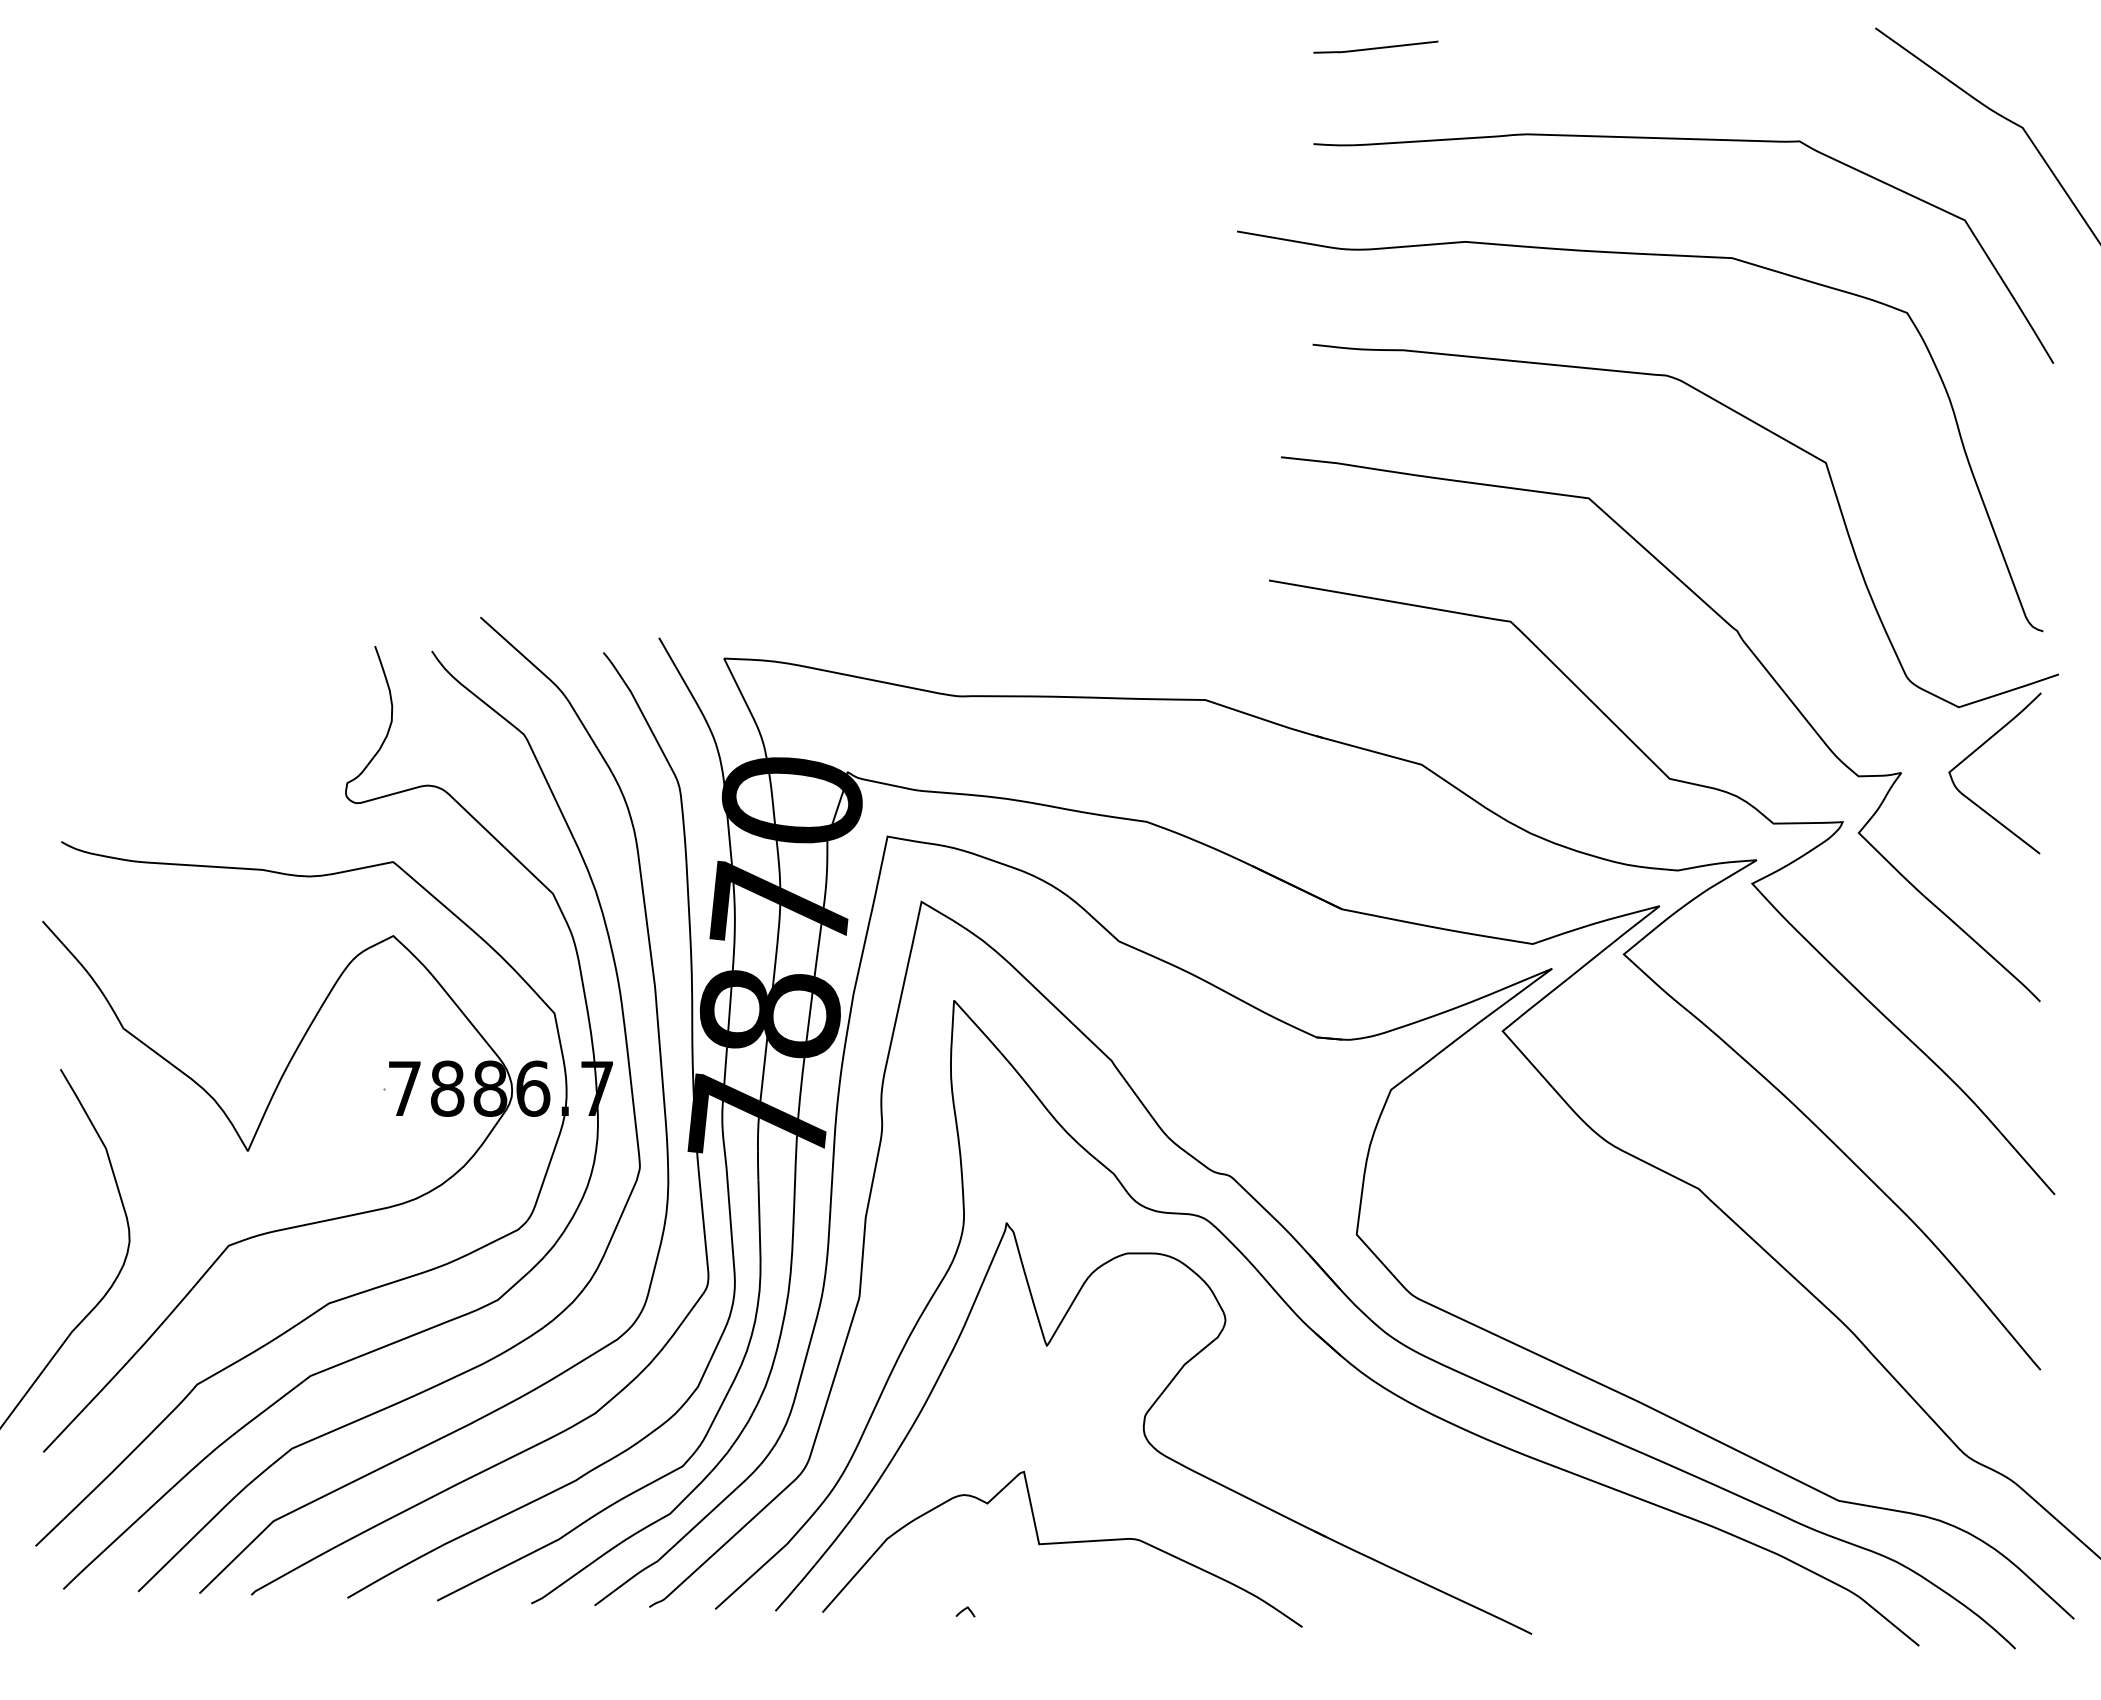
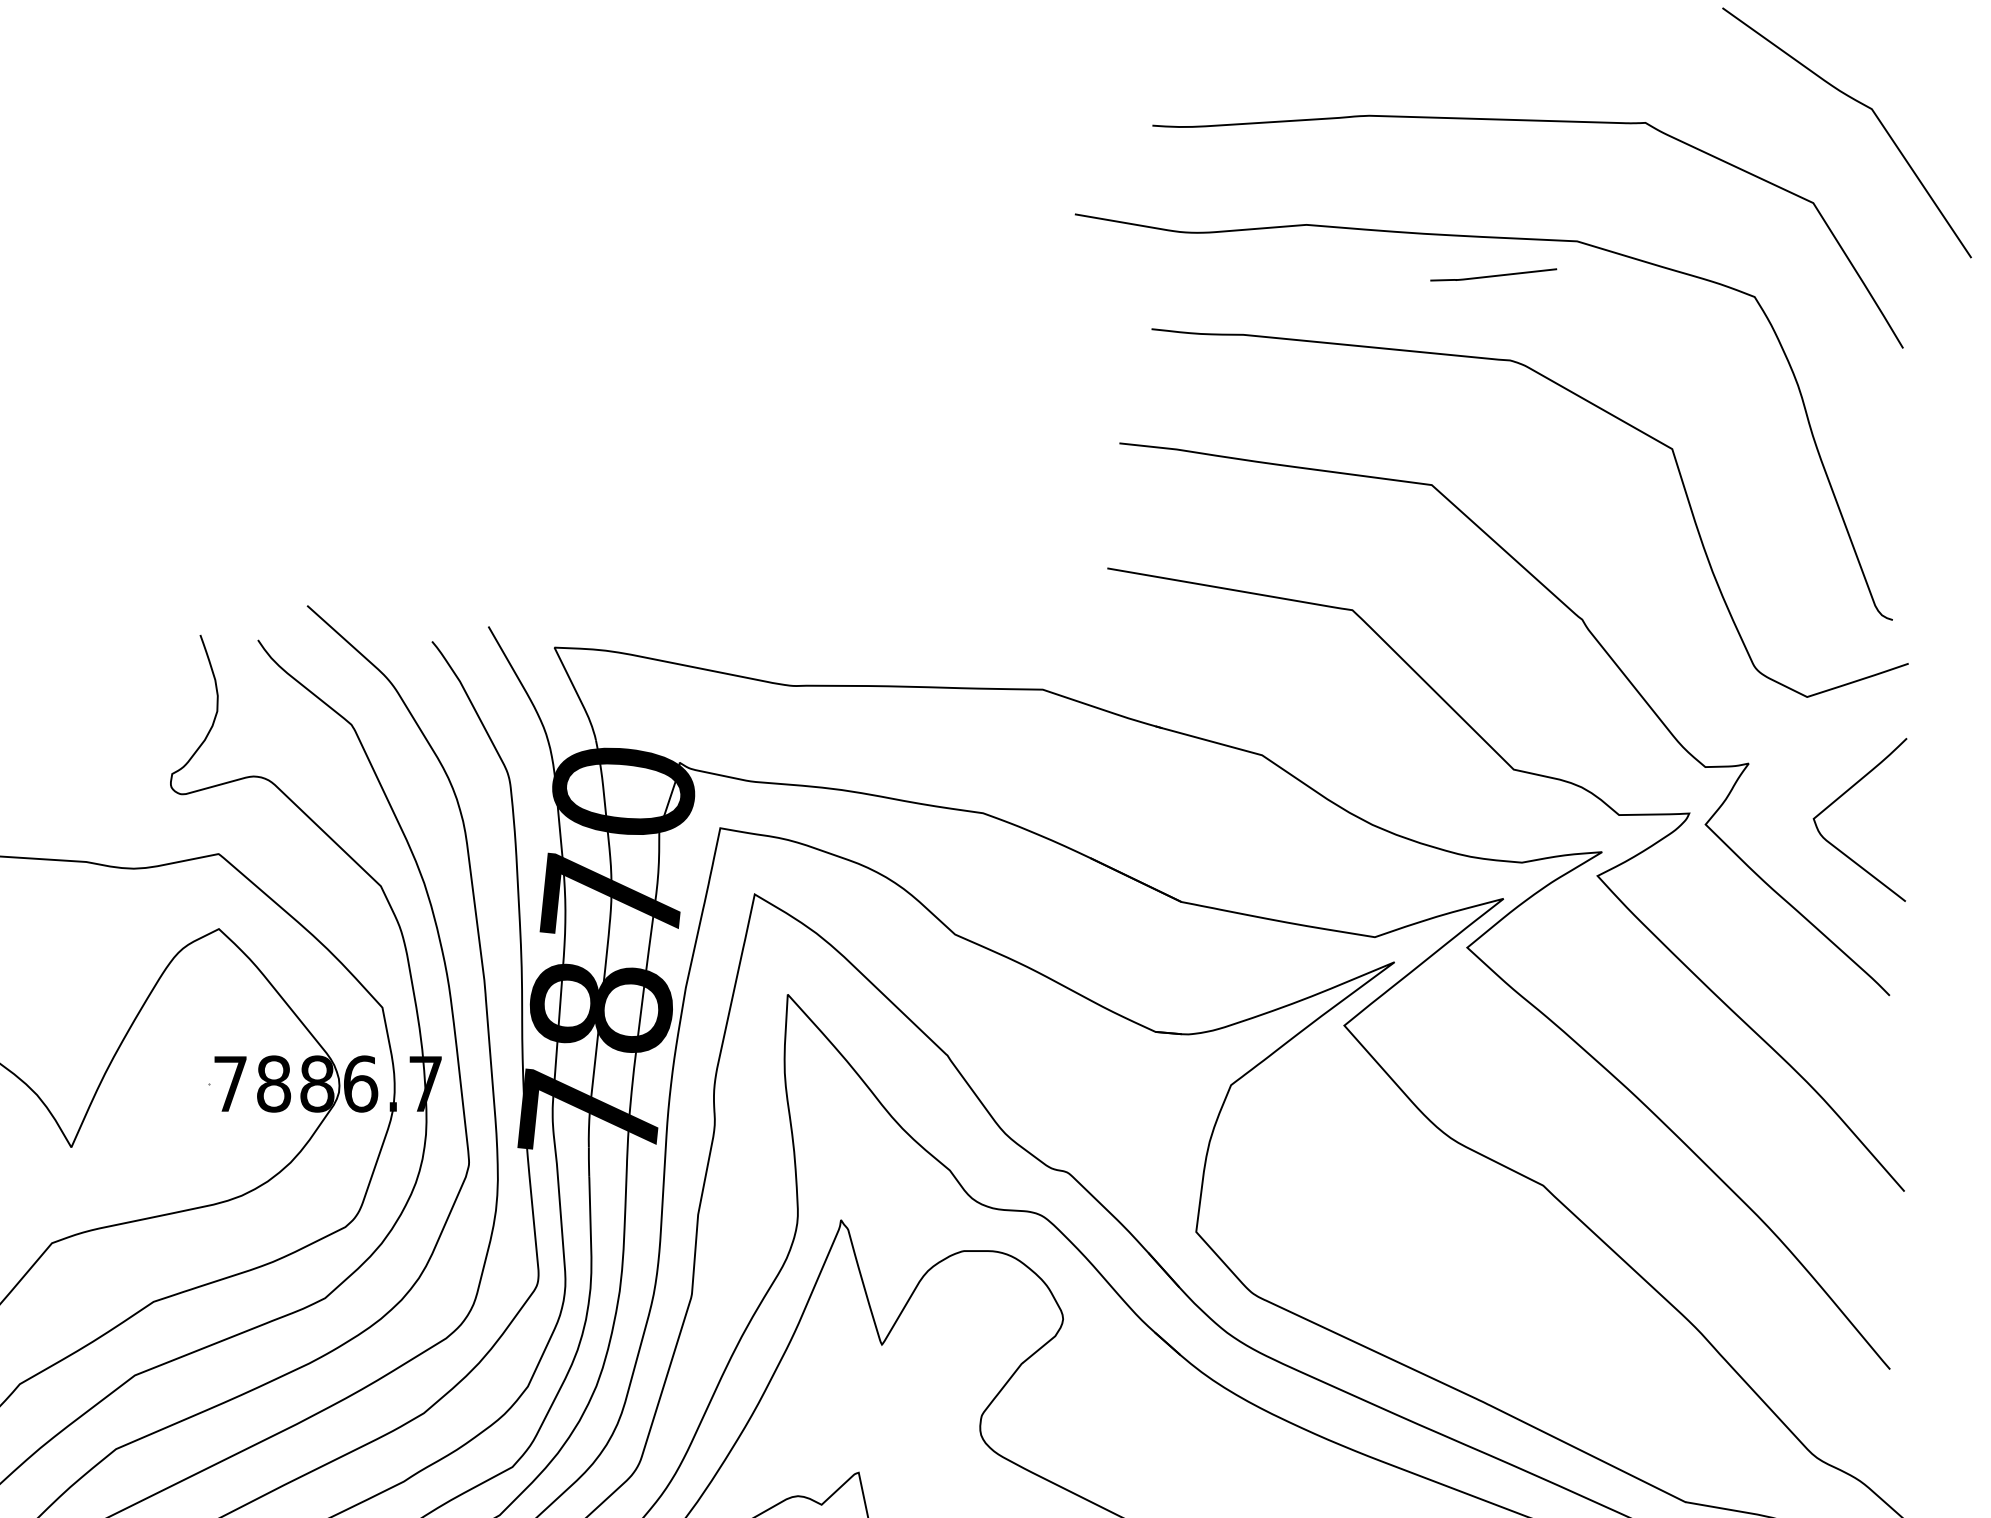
curve: (1375, 47) -> (1493, 275), moved
curve: (1977, 750) -> (1842, 796), moved

